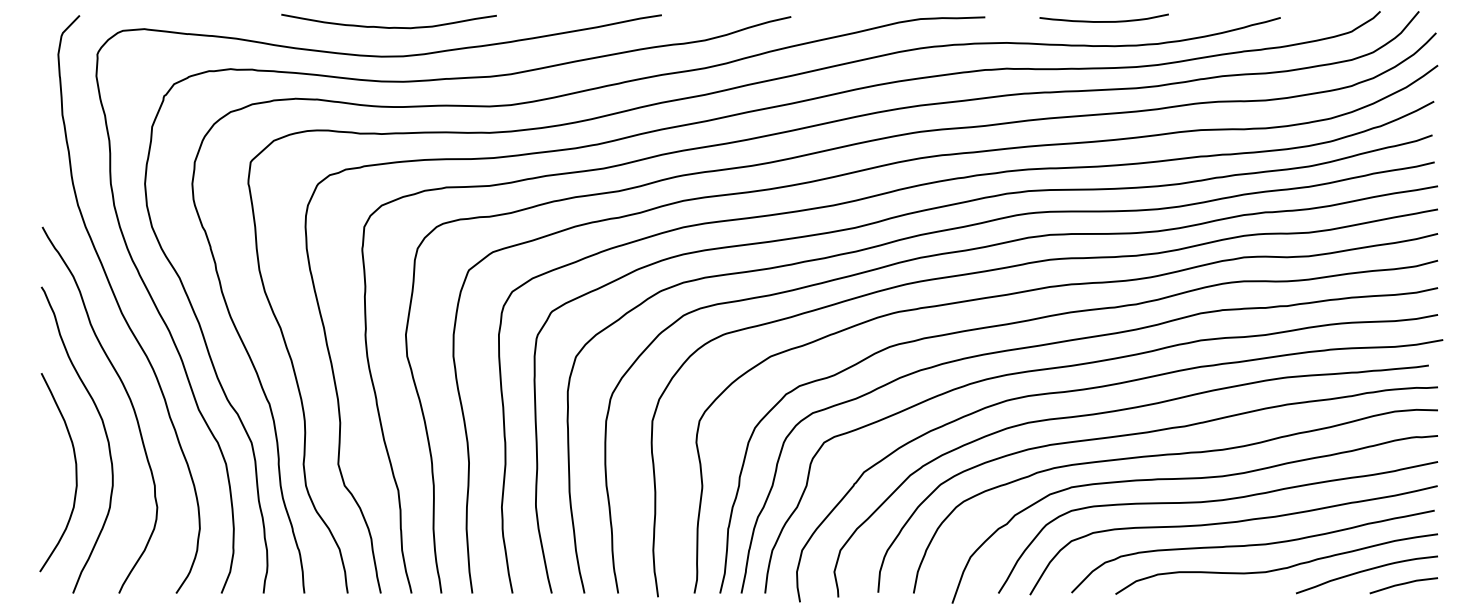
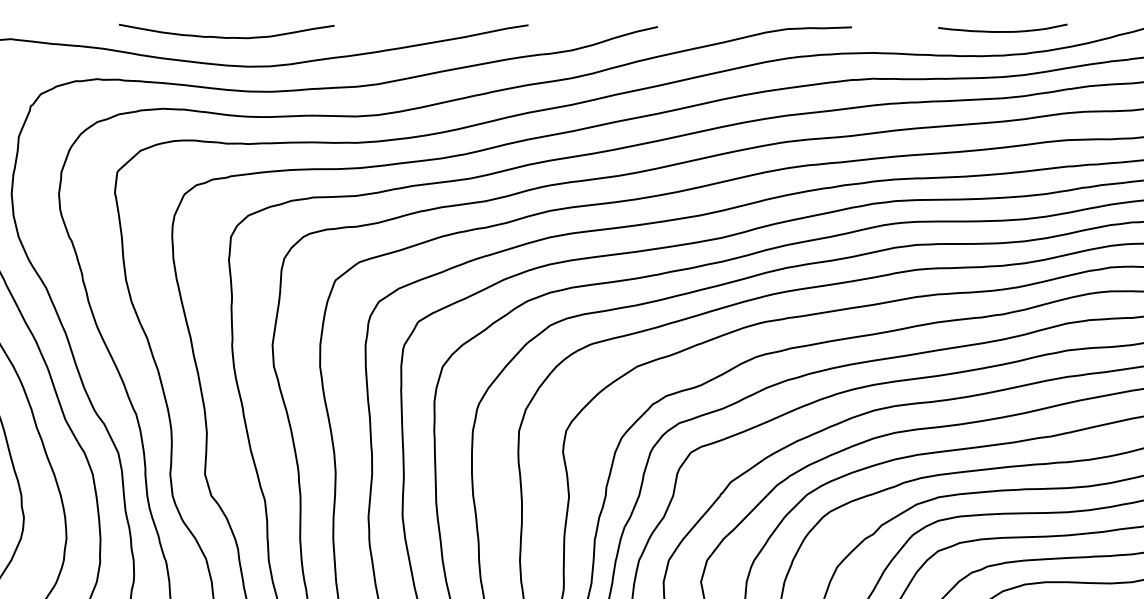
curve: (1103, 21) -> (1002, 31), moved
curve: (386, 26) -> (224, 36), moved

